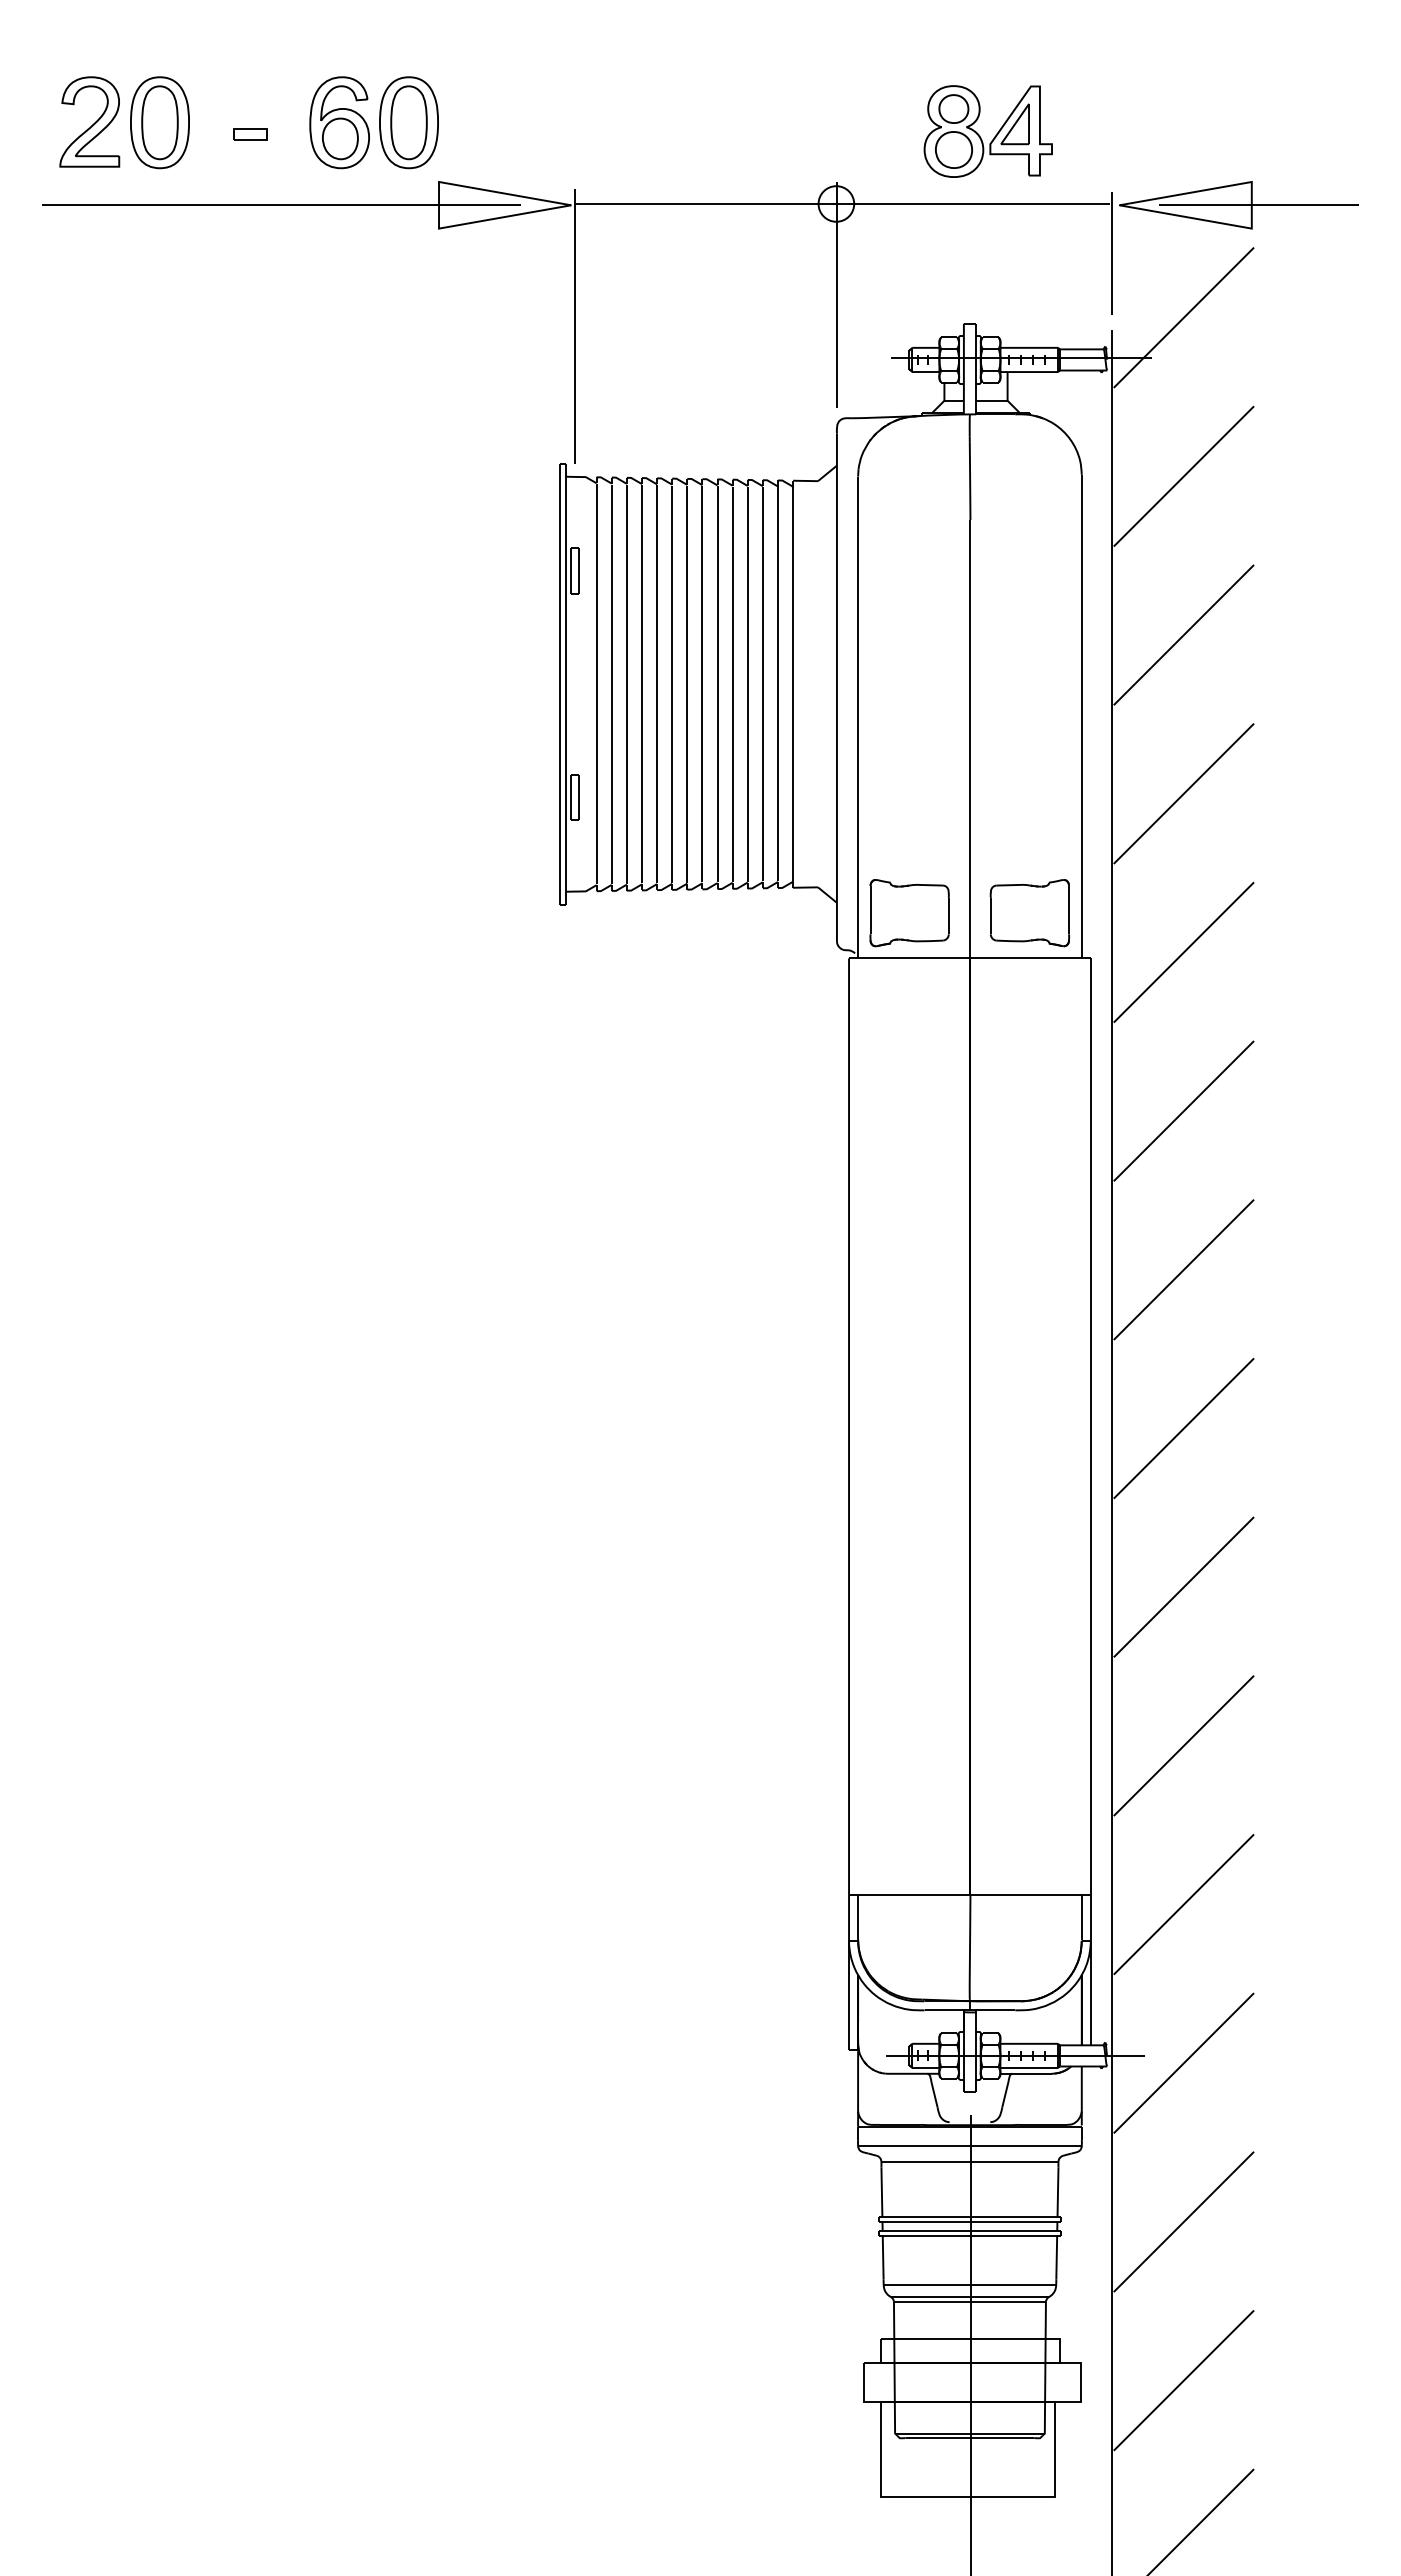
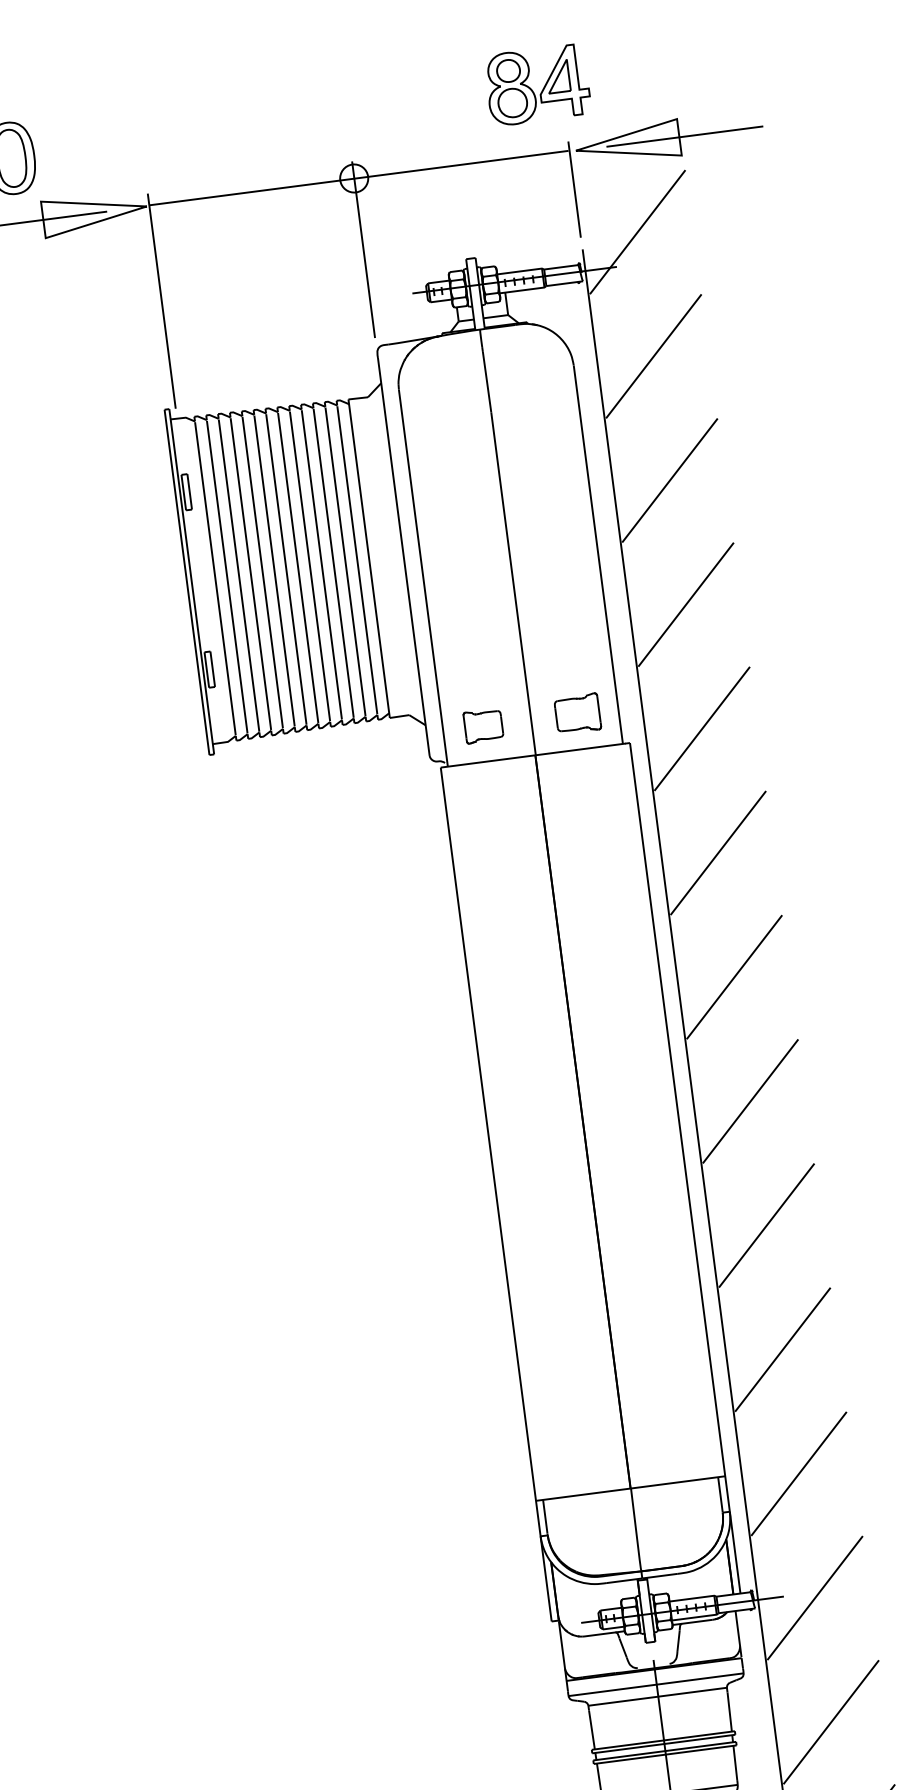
part: (981, 137) -> (533, 90), moved
part: (909, 913) -> (483, 726), size x0.6
part: (1029, 913) -> (577, 714), size x0.7

